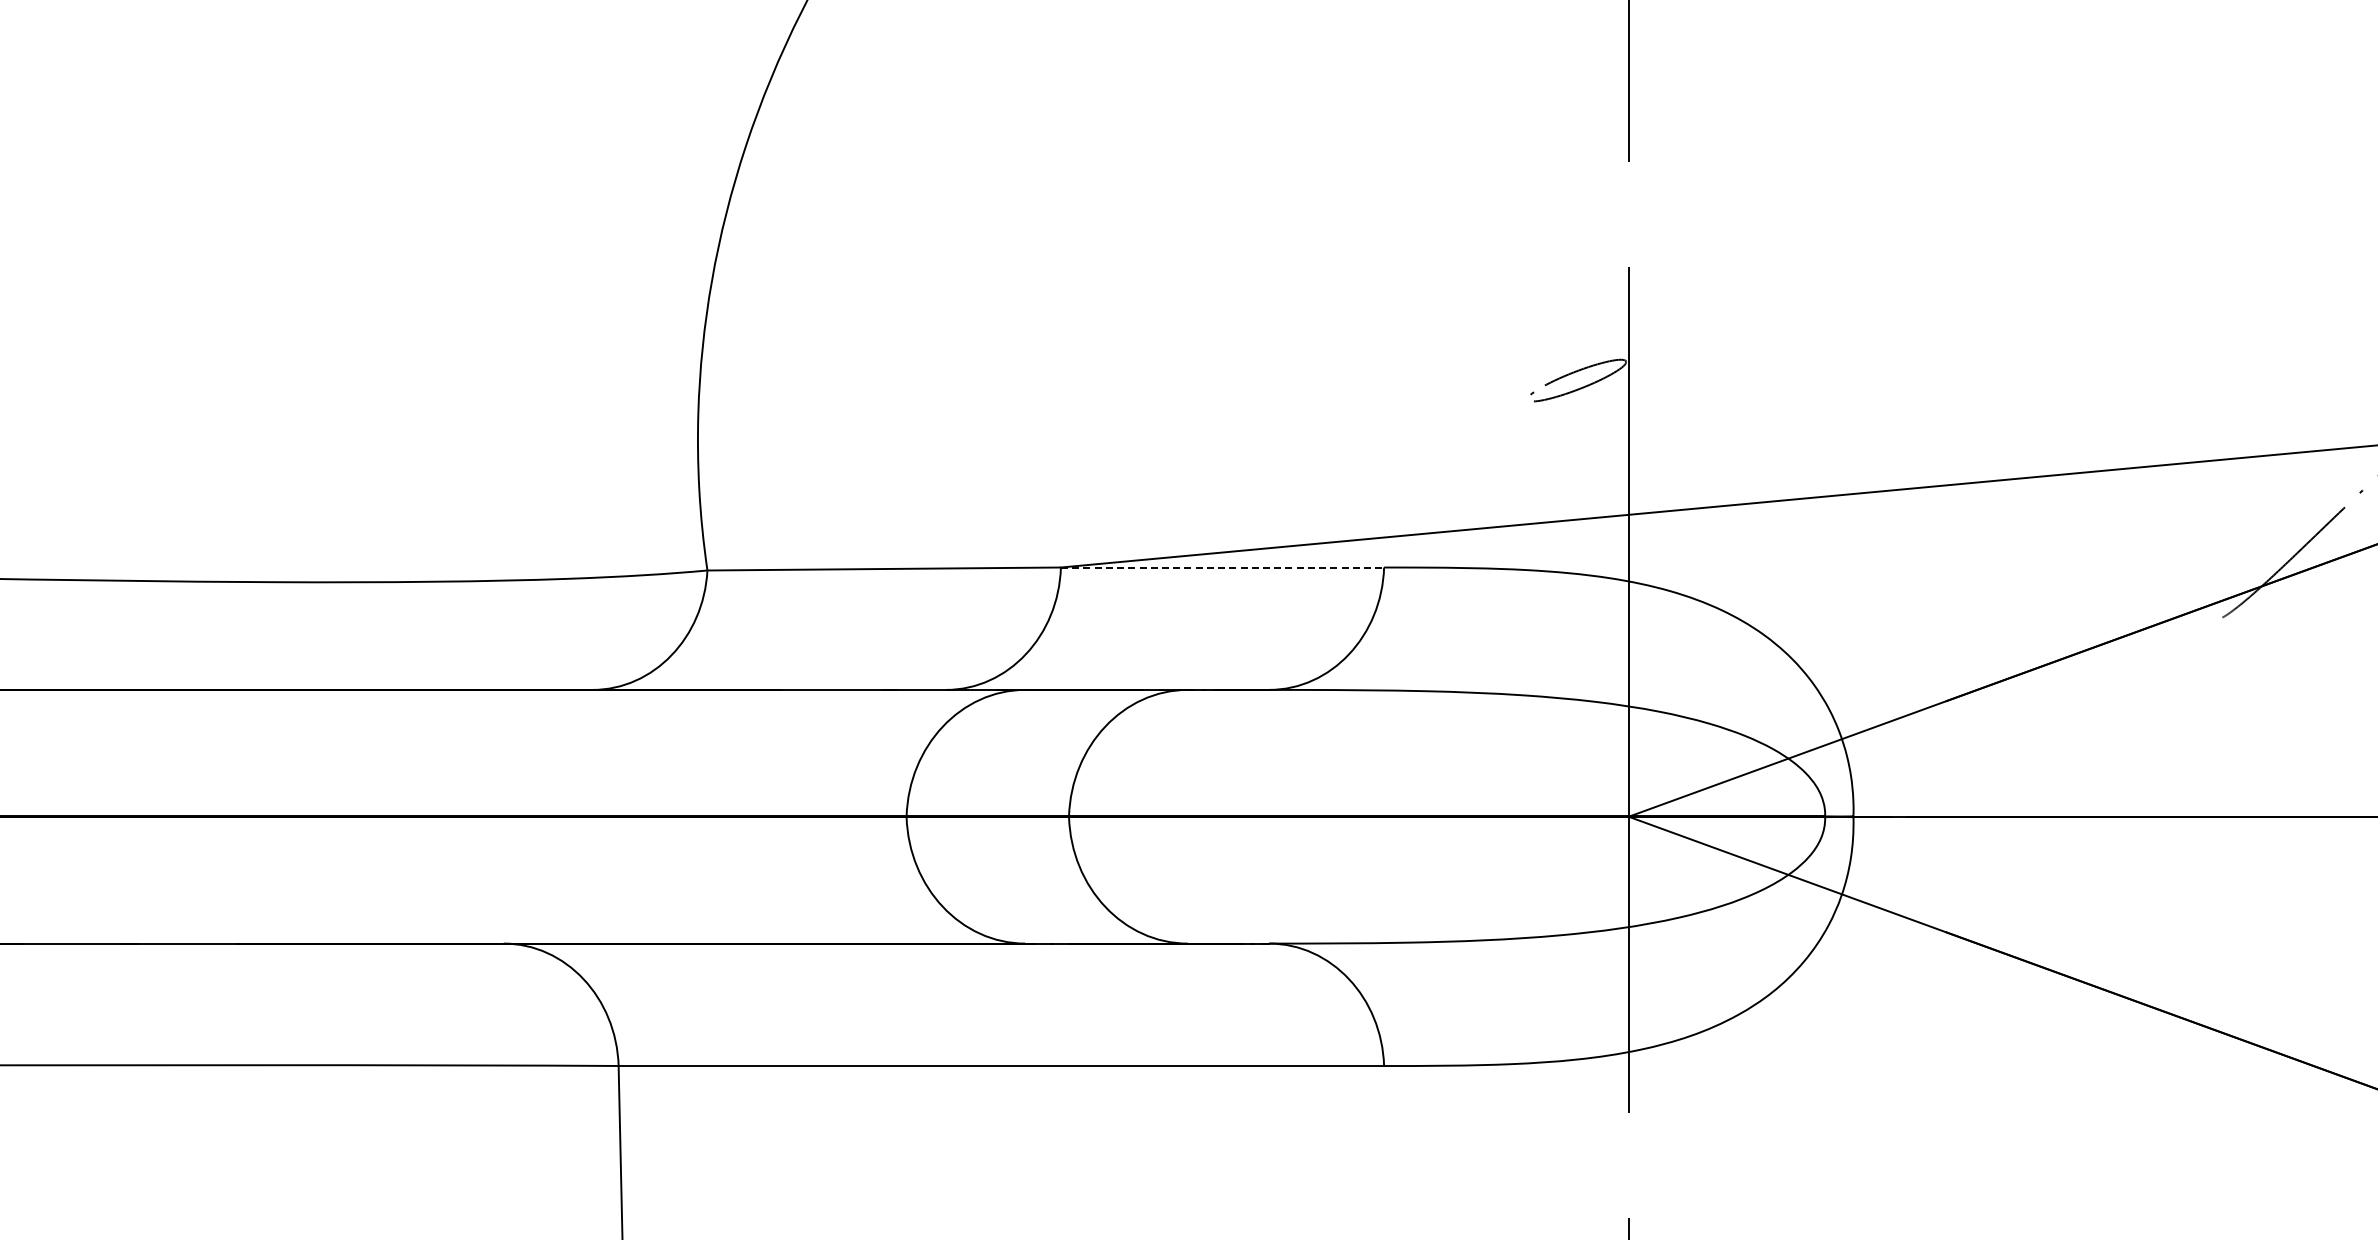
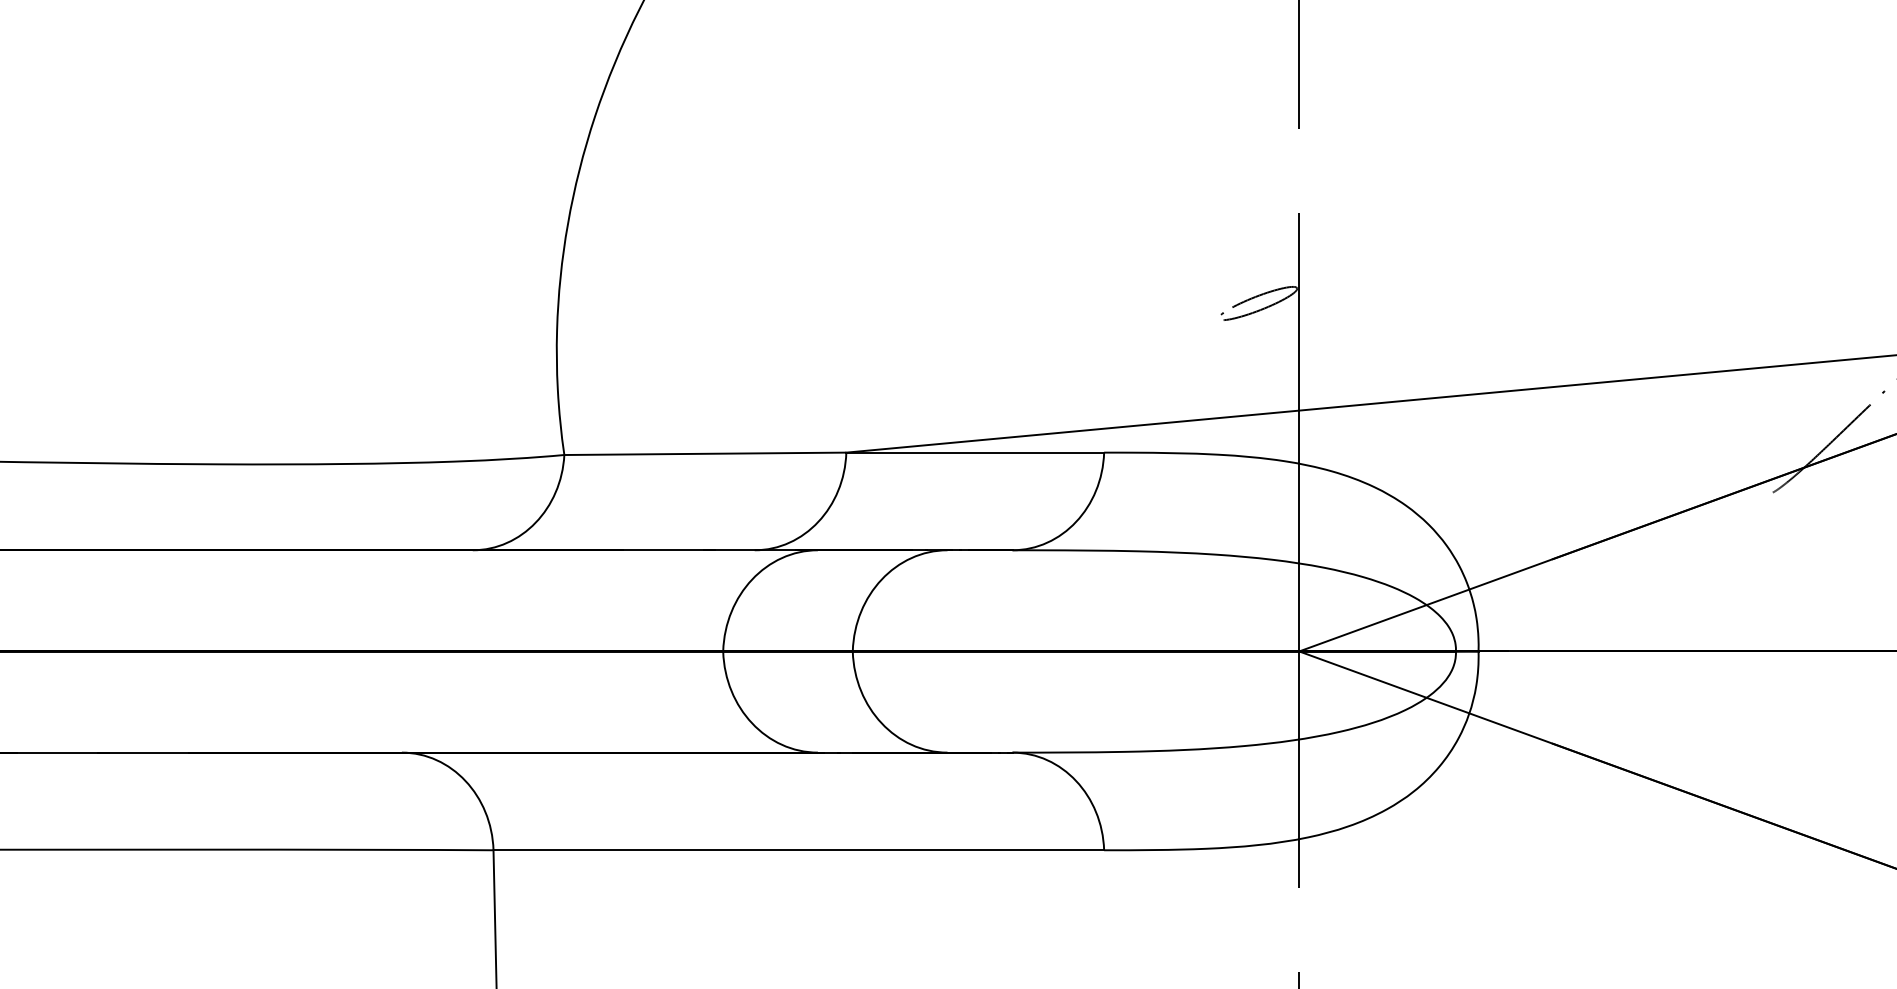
line: (1222, 567) -> (975, 452), dashed -> solid

